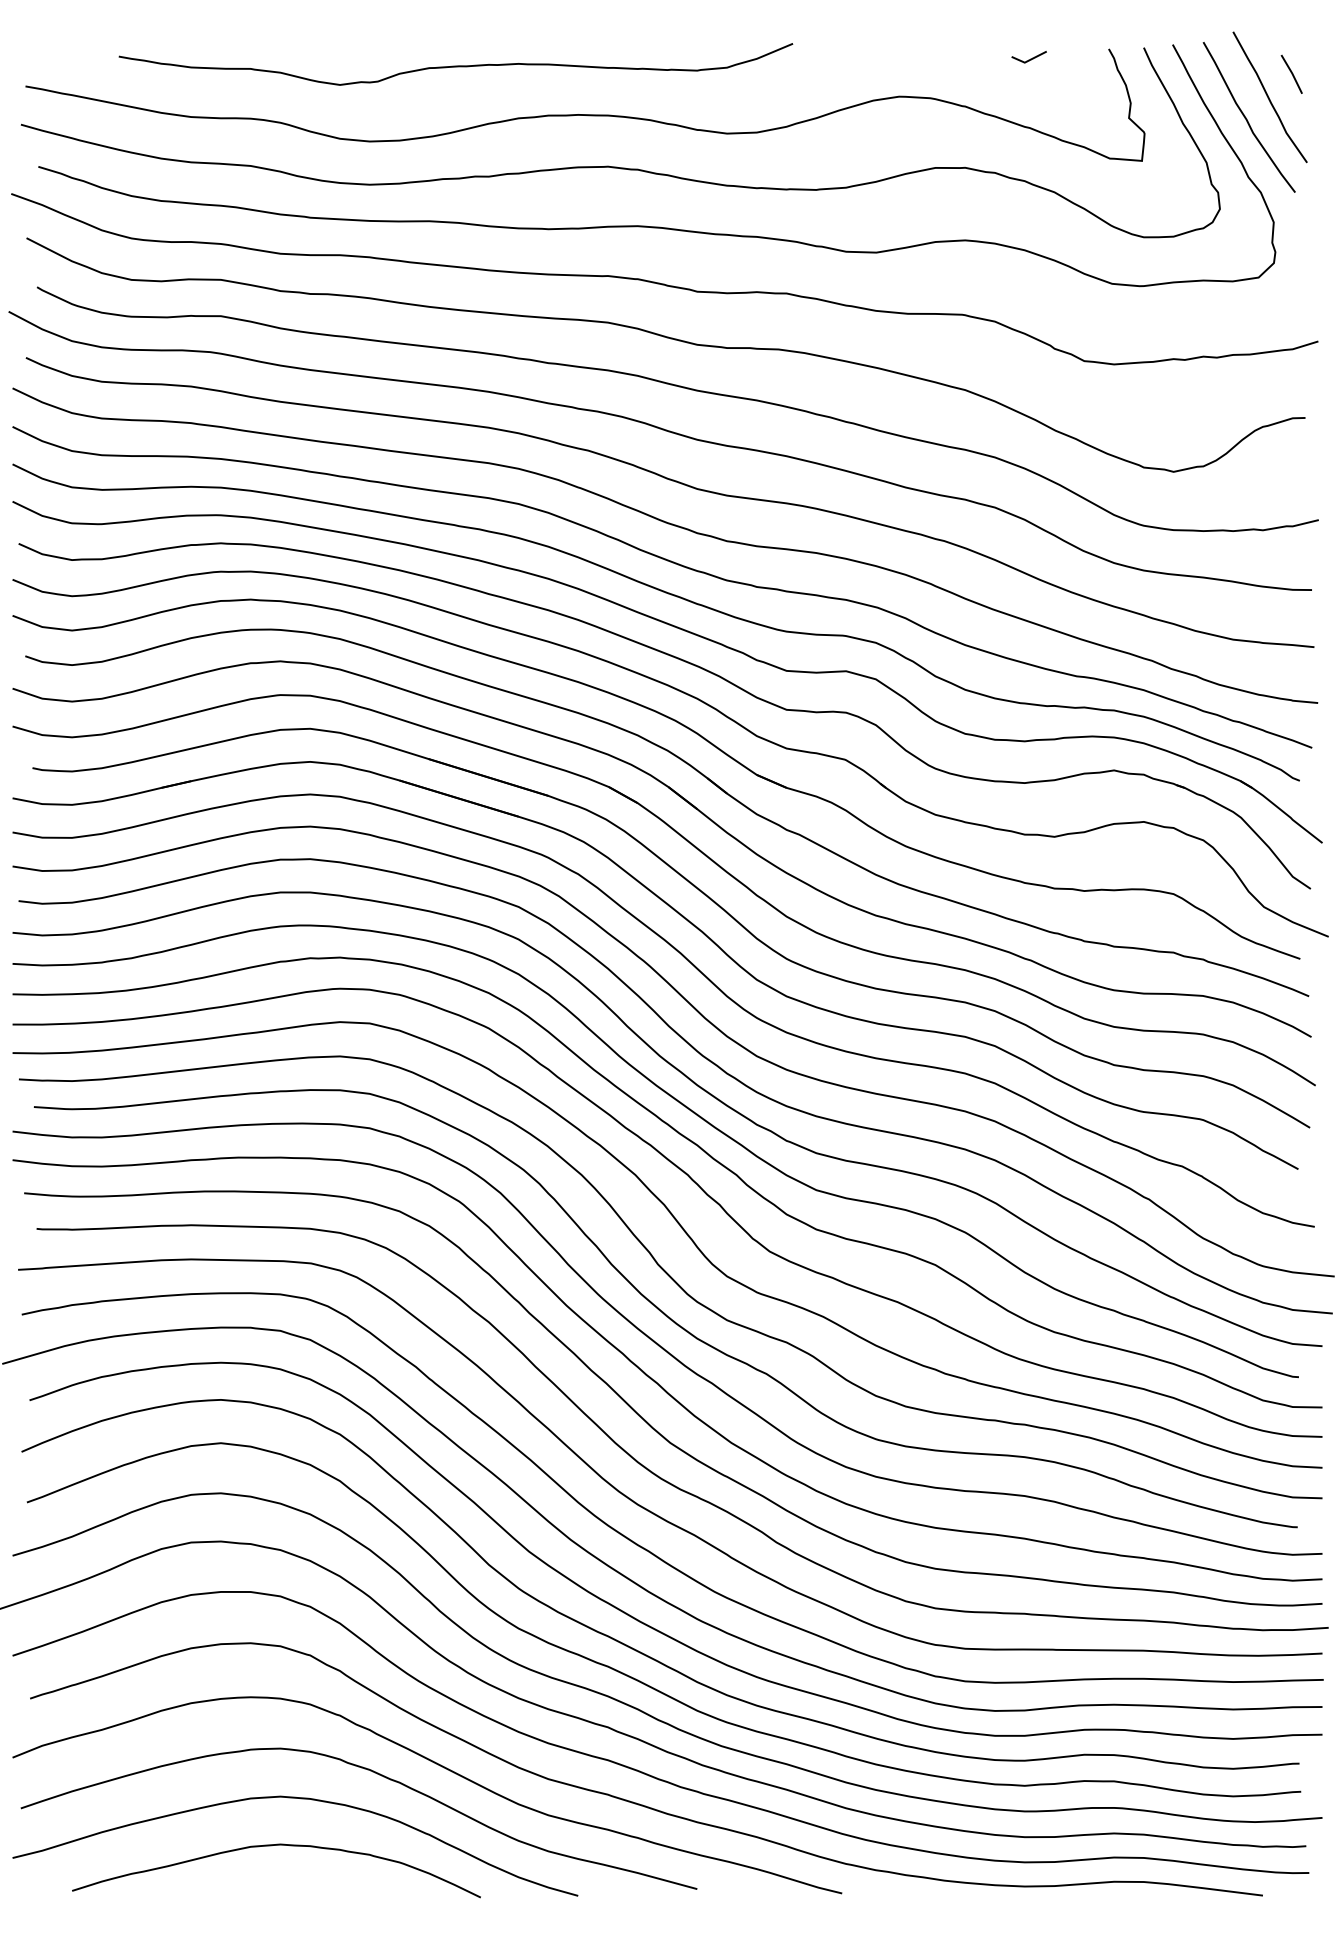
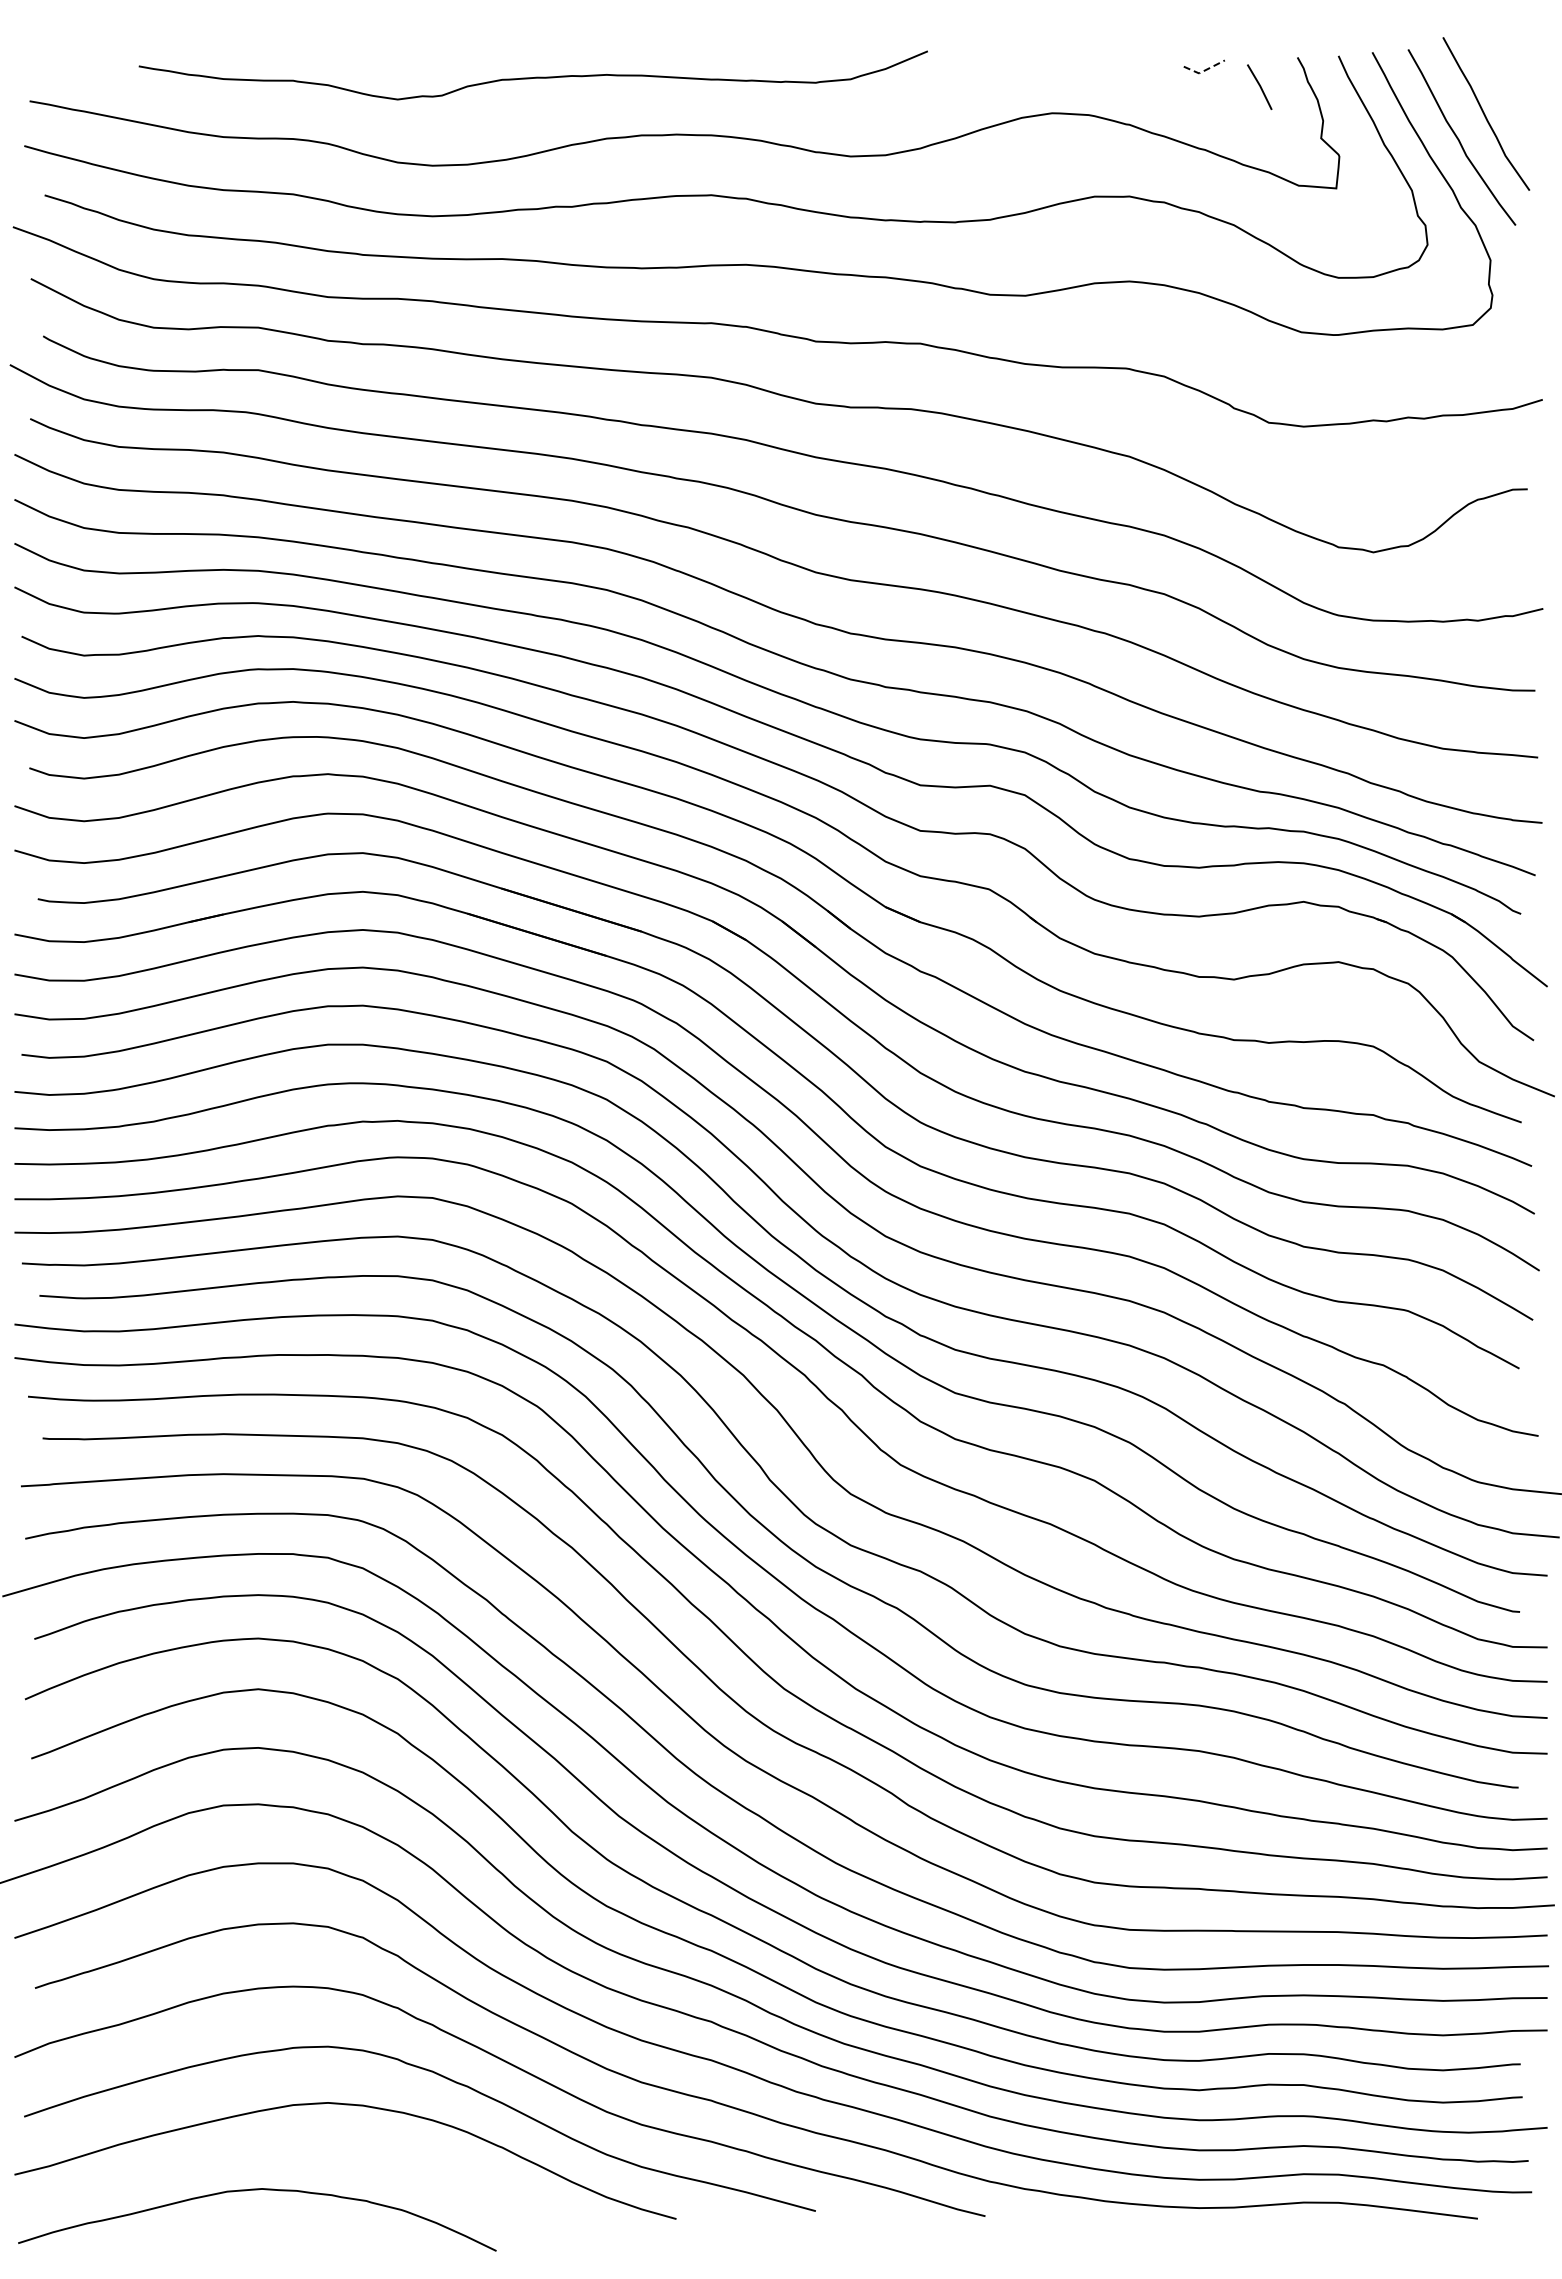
line: (1029, 60) -> (1204, 70), solid -> dashed
line: (1291, 73) -> (1259, 86), moved
curve: (276, 1845) -> (257, 2190), moved

